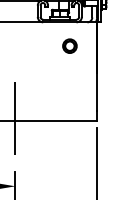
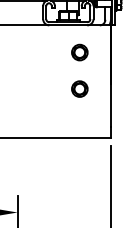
part: (69, 77) -> (79, 88), added
line: (15, 118) -> (17, 135), removed

